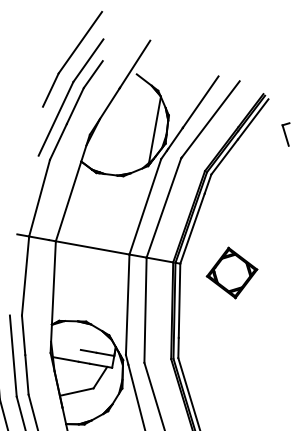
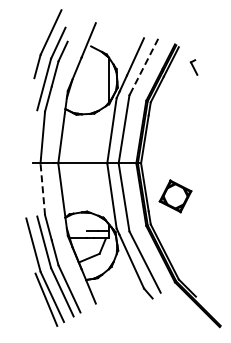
line: (209, 120) -> (143, 67), solid -> dashed
part: (231, 273) -> (175, 196), moved
line: (25, 276) -> (42, 189), solid -> dashed

